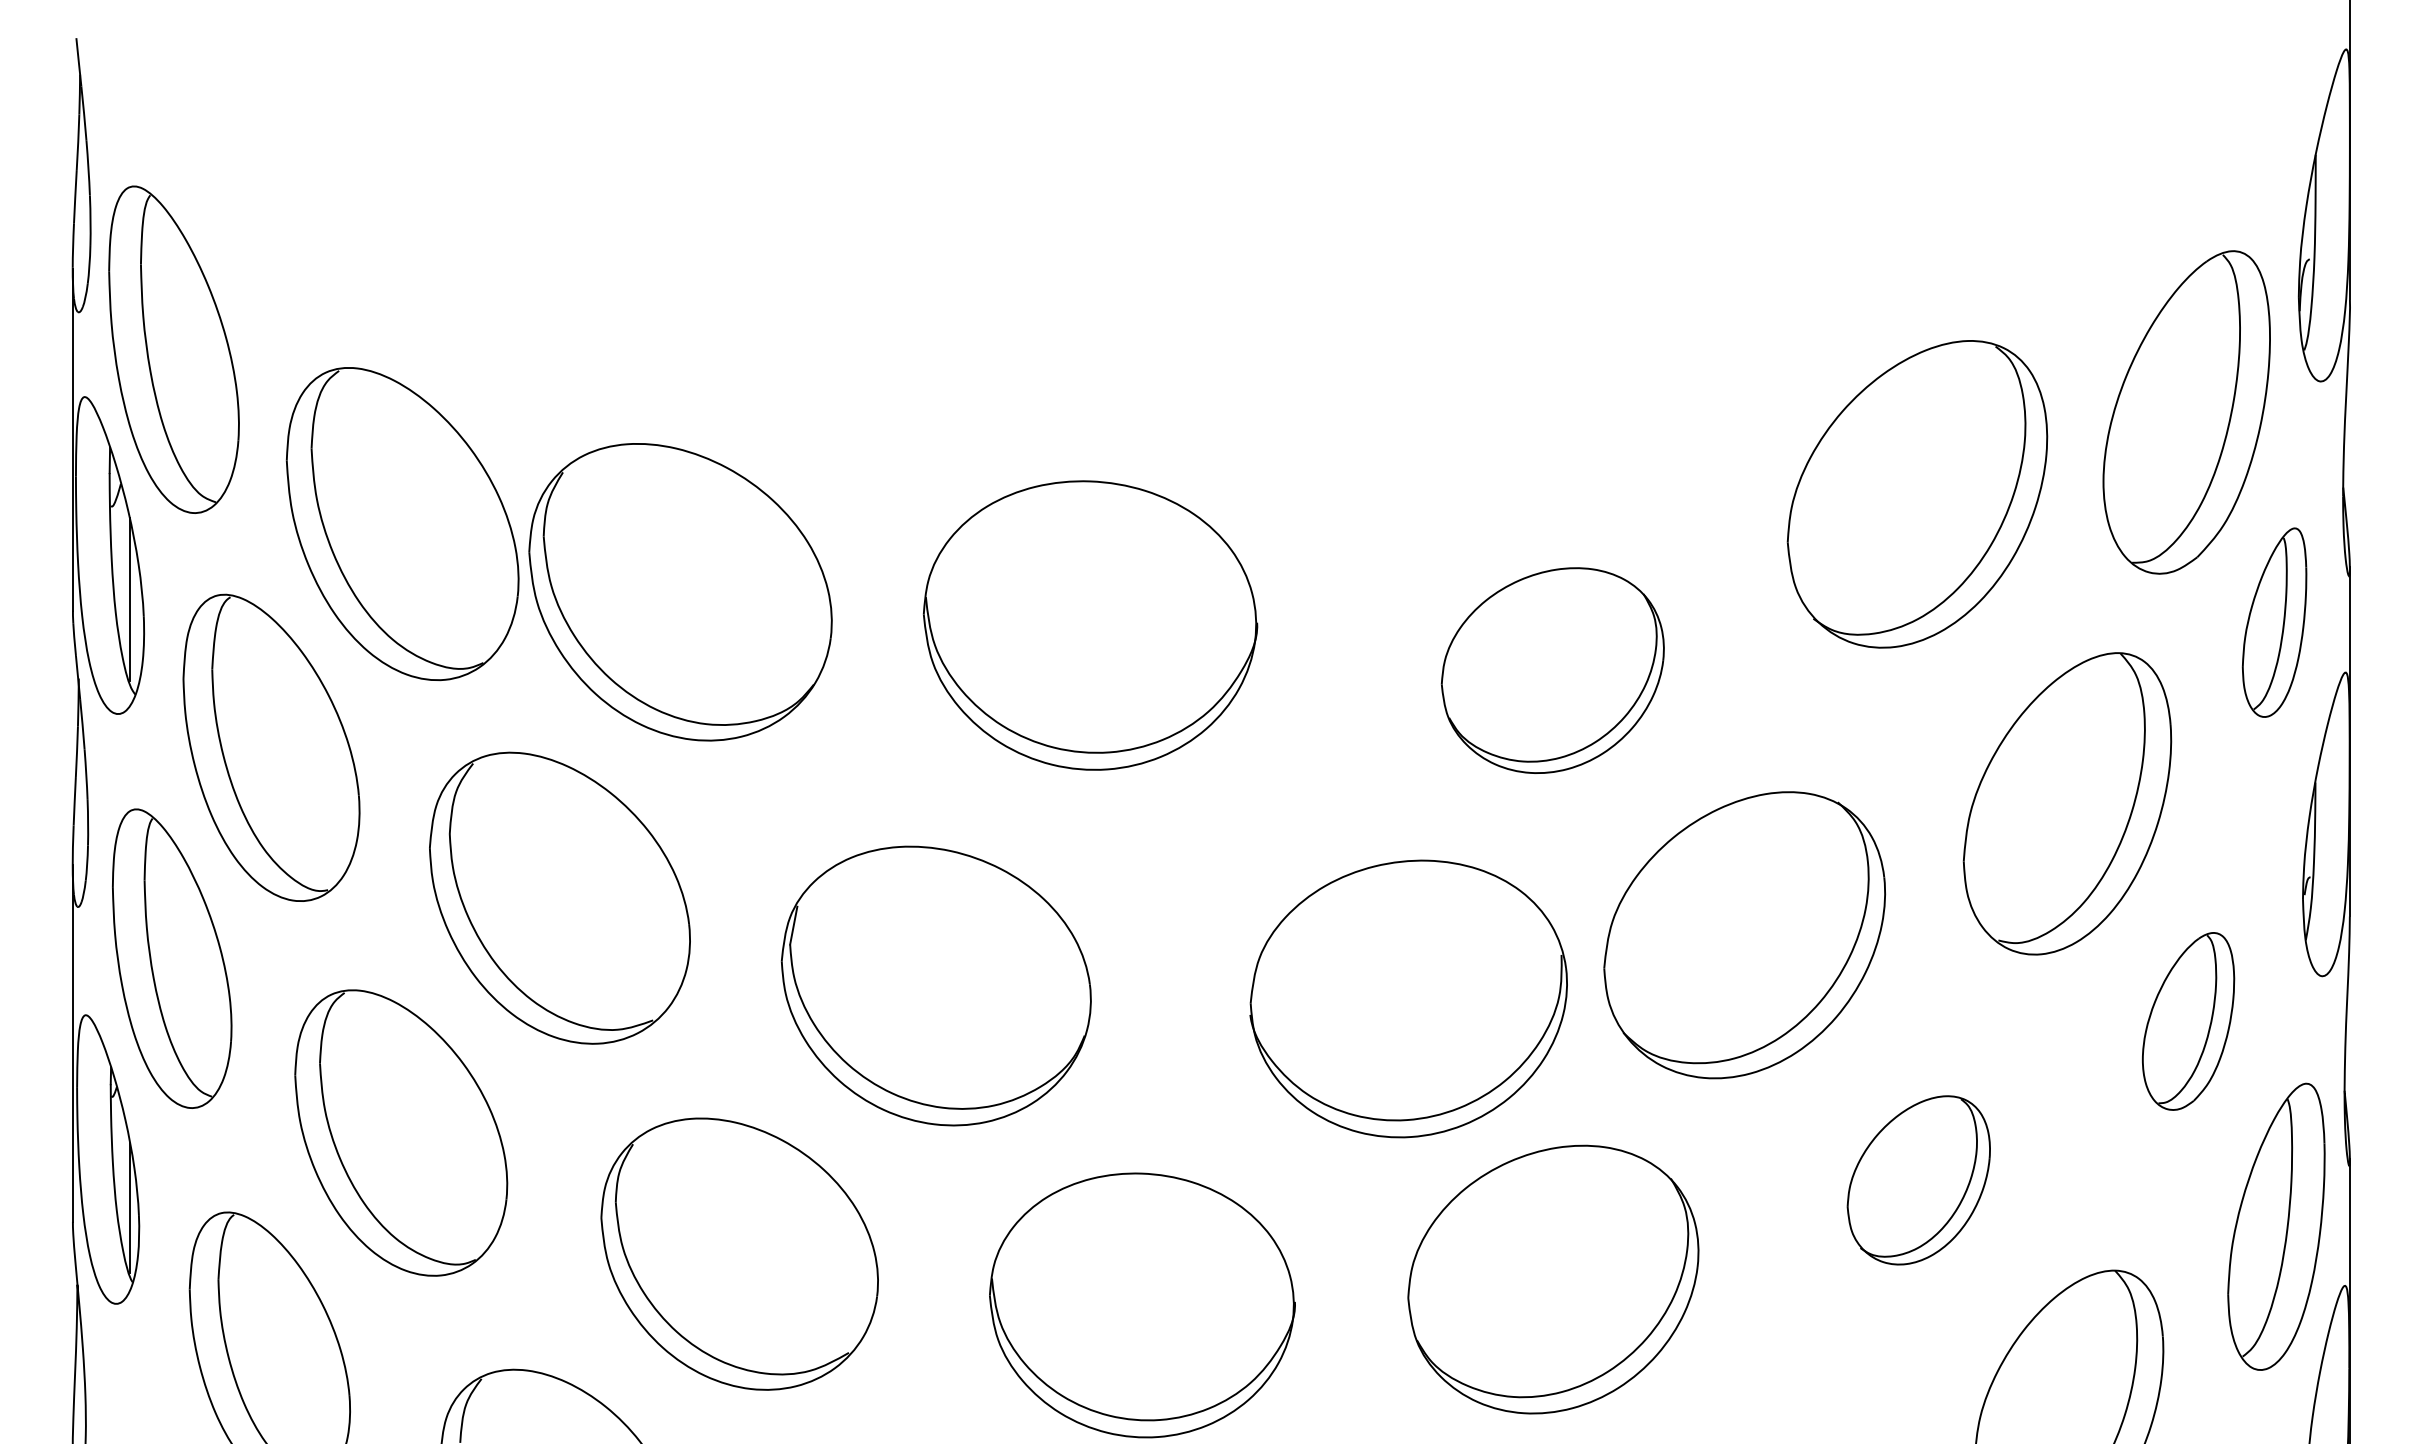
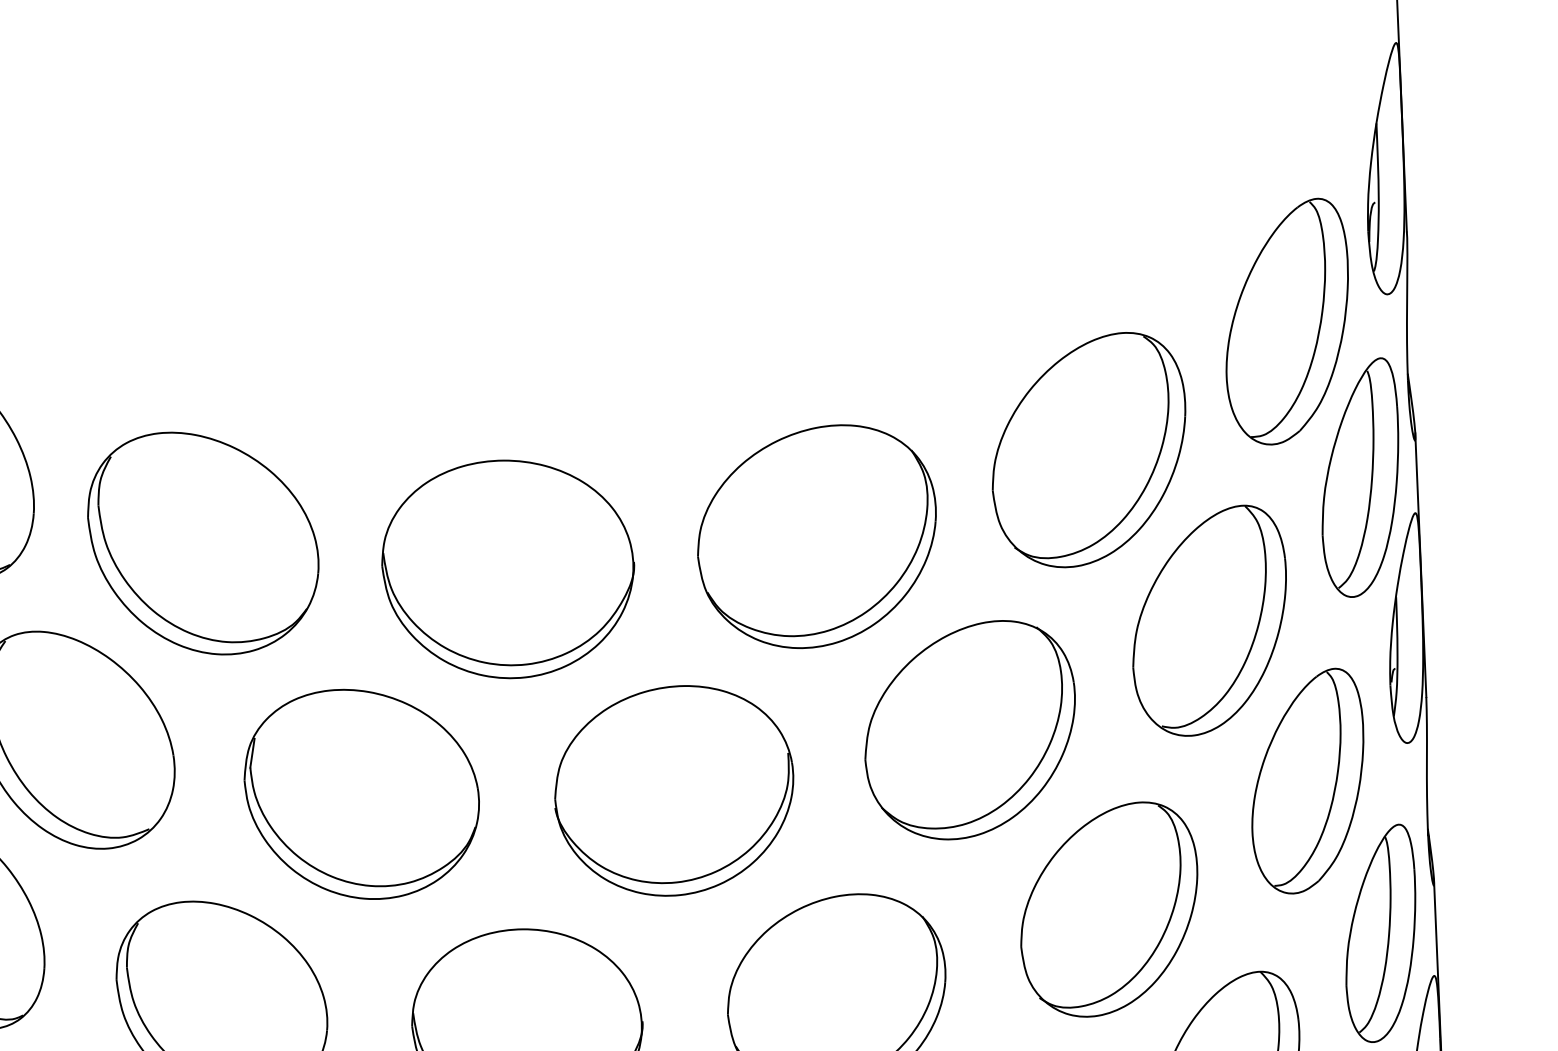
part: (1917, 494) -> (1089, 450), moved
part: (680, 592) -> (203, 543), moved
part: (2274, 622) -> (1360, 477), size x1.67
part: (1090, 625) -> (508, 569), moved
part: (1552, 670) -> (816, 536), size x1.43
part: (1408, 998) -> (674, 790), moved
part: (2188, 1021) -> (1307, 781), size x1.67
part: (1918, 1180) -> (1109, 909), size x1.67

